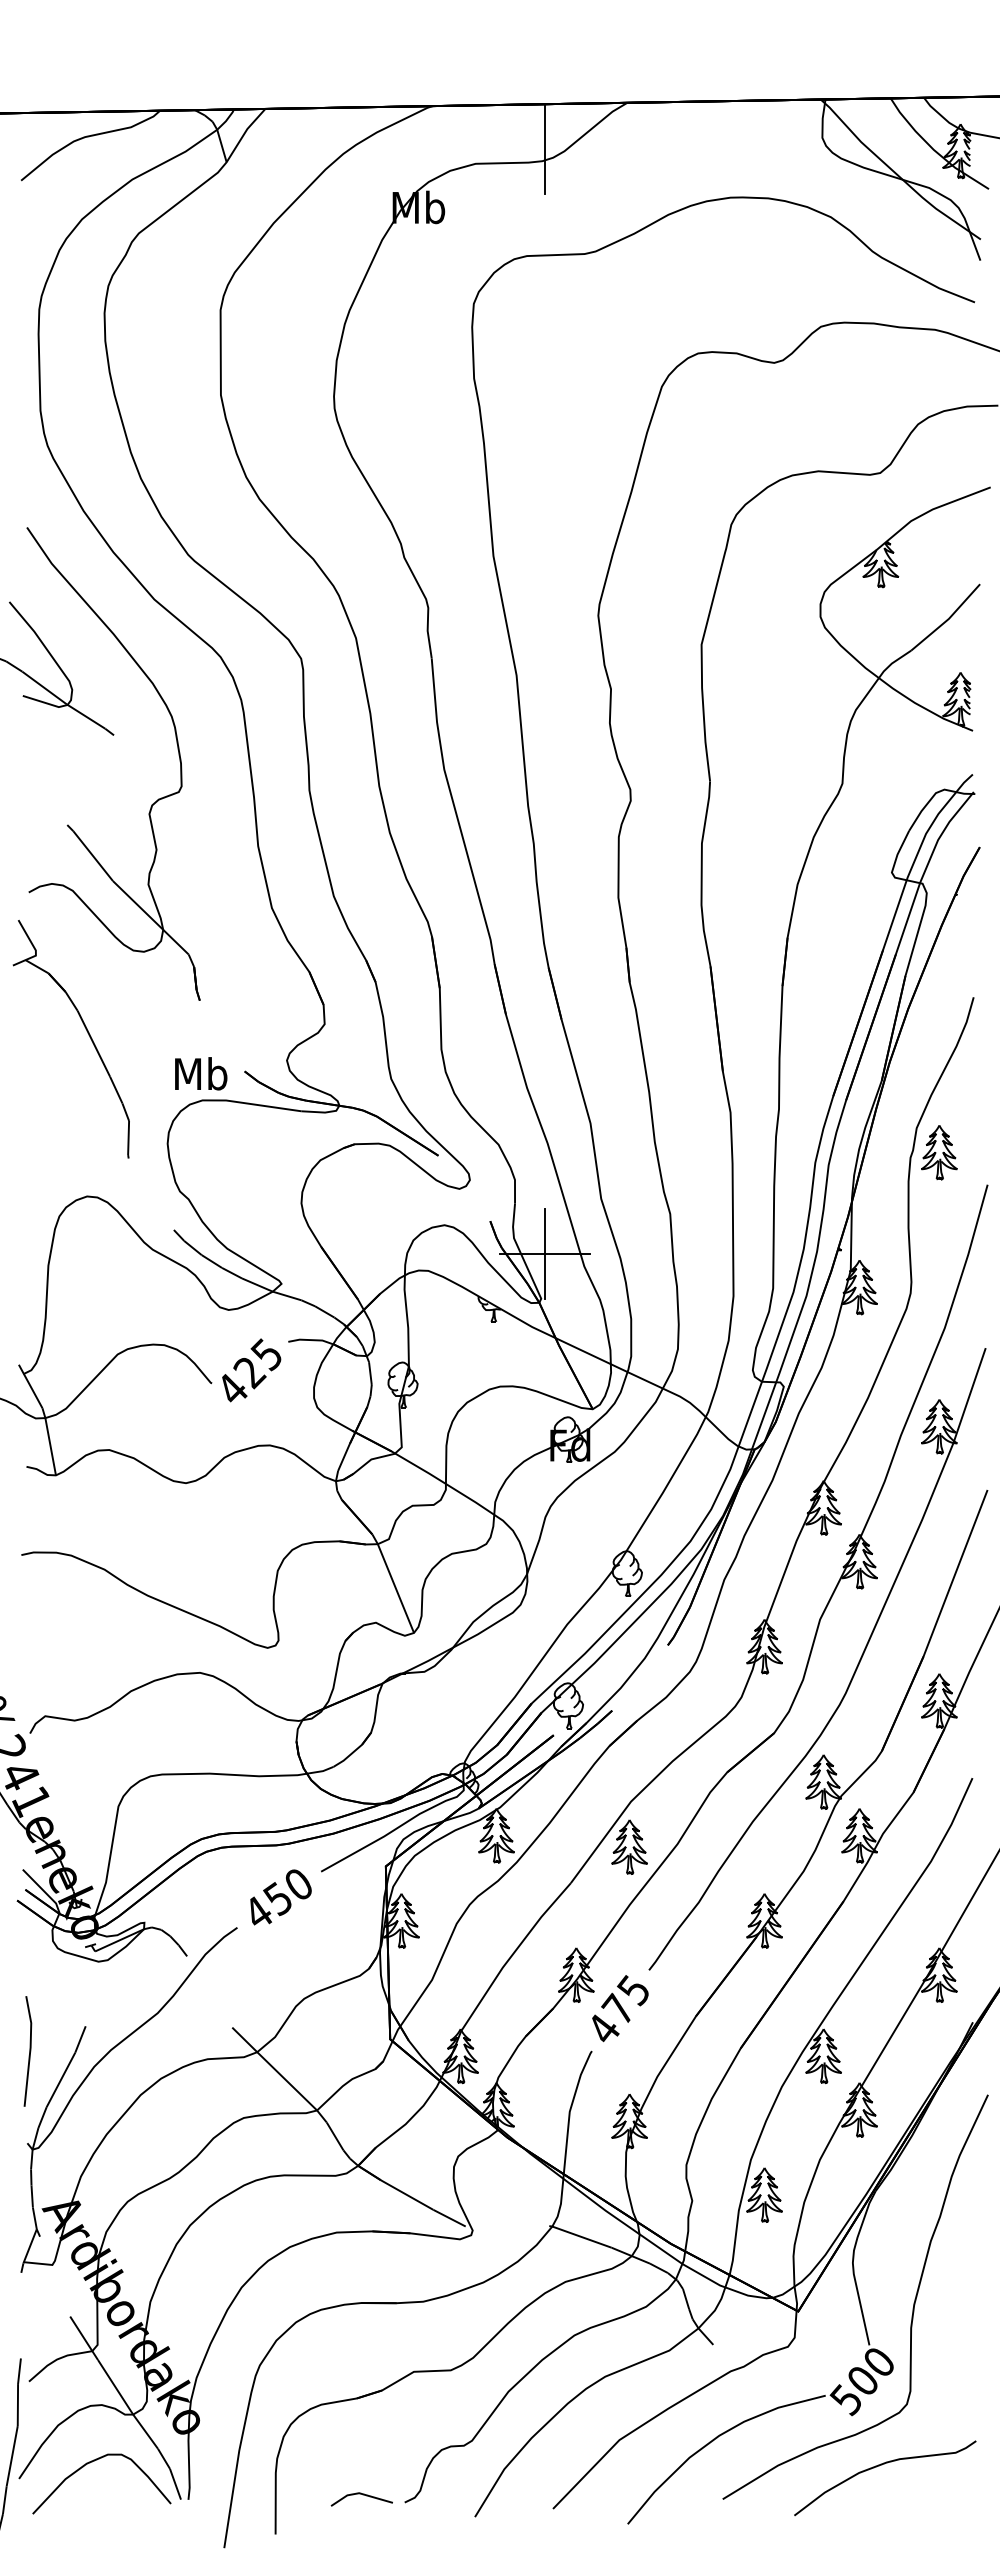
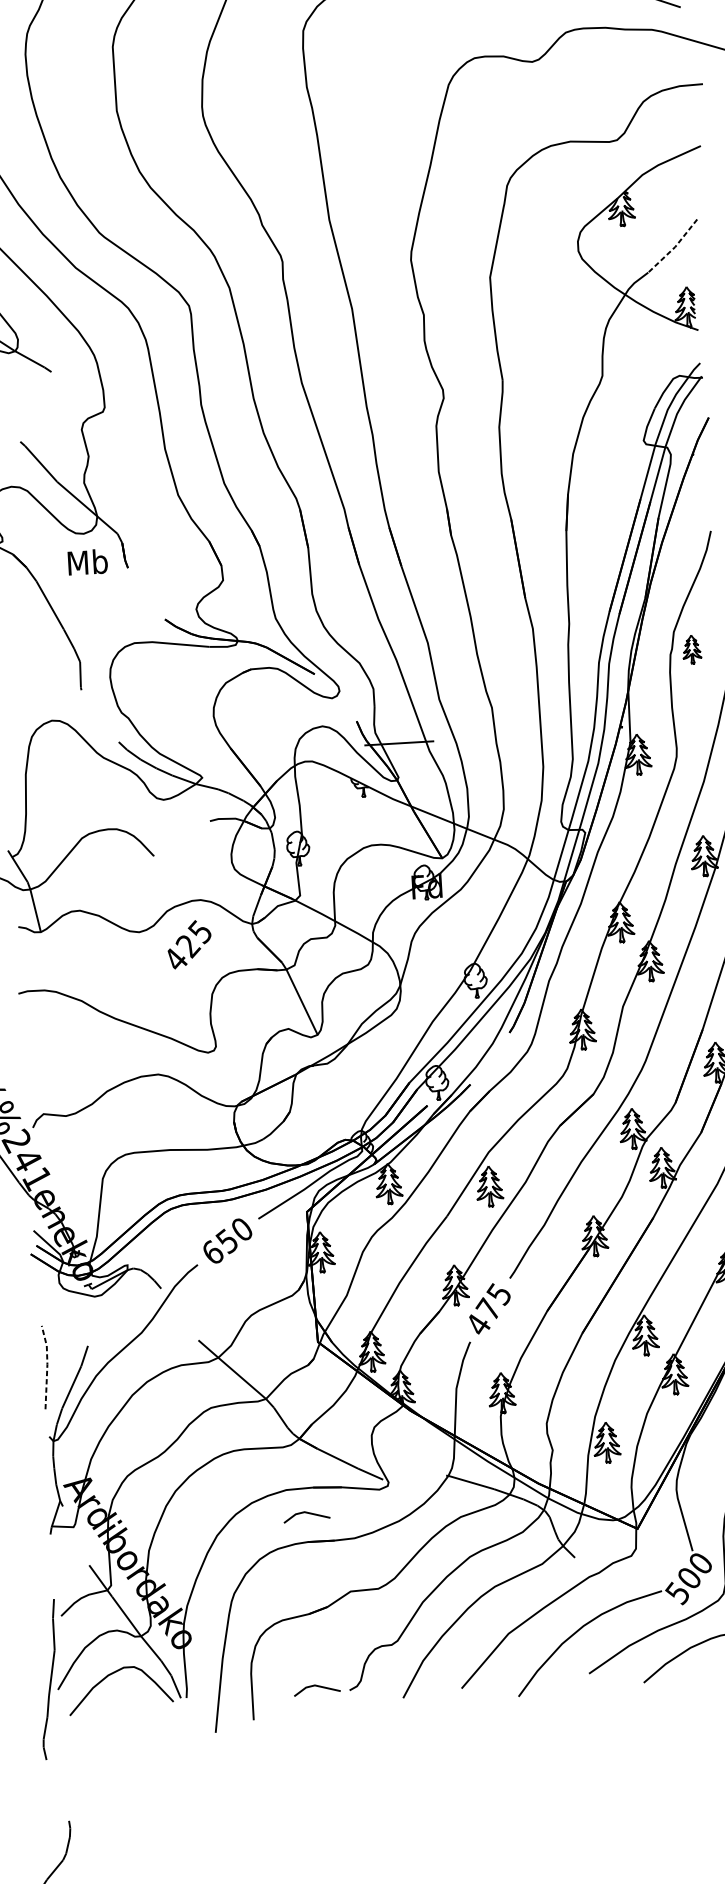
line: (948, 619) -> (675, 247), solid -> dashed
text: (201, 1073) -> (88, 562), moved
part: (939, 1152) -> (692, 649), size x0.7
line: (544, 1253) -> (399, 743), removed
text: (251, 1370) -> (189, 944), moved
text: (259, 1911) -> (213, 1251), 450 -> 650
line: (30, 2049) -> (47, 1365), solid -> dashed
line: (362, 2265) -> (307, 1513), added

